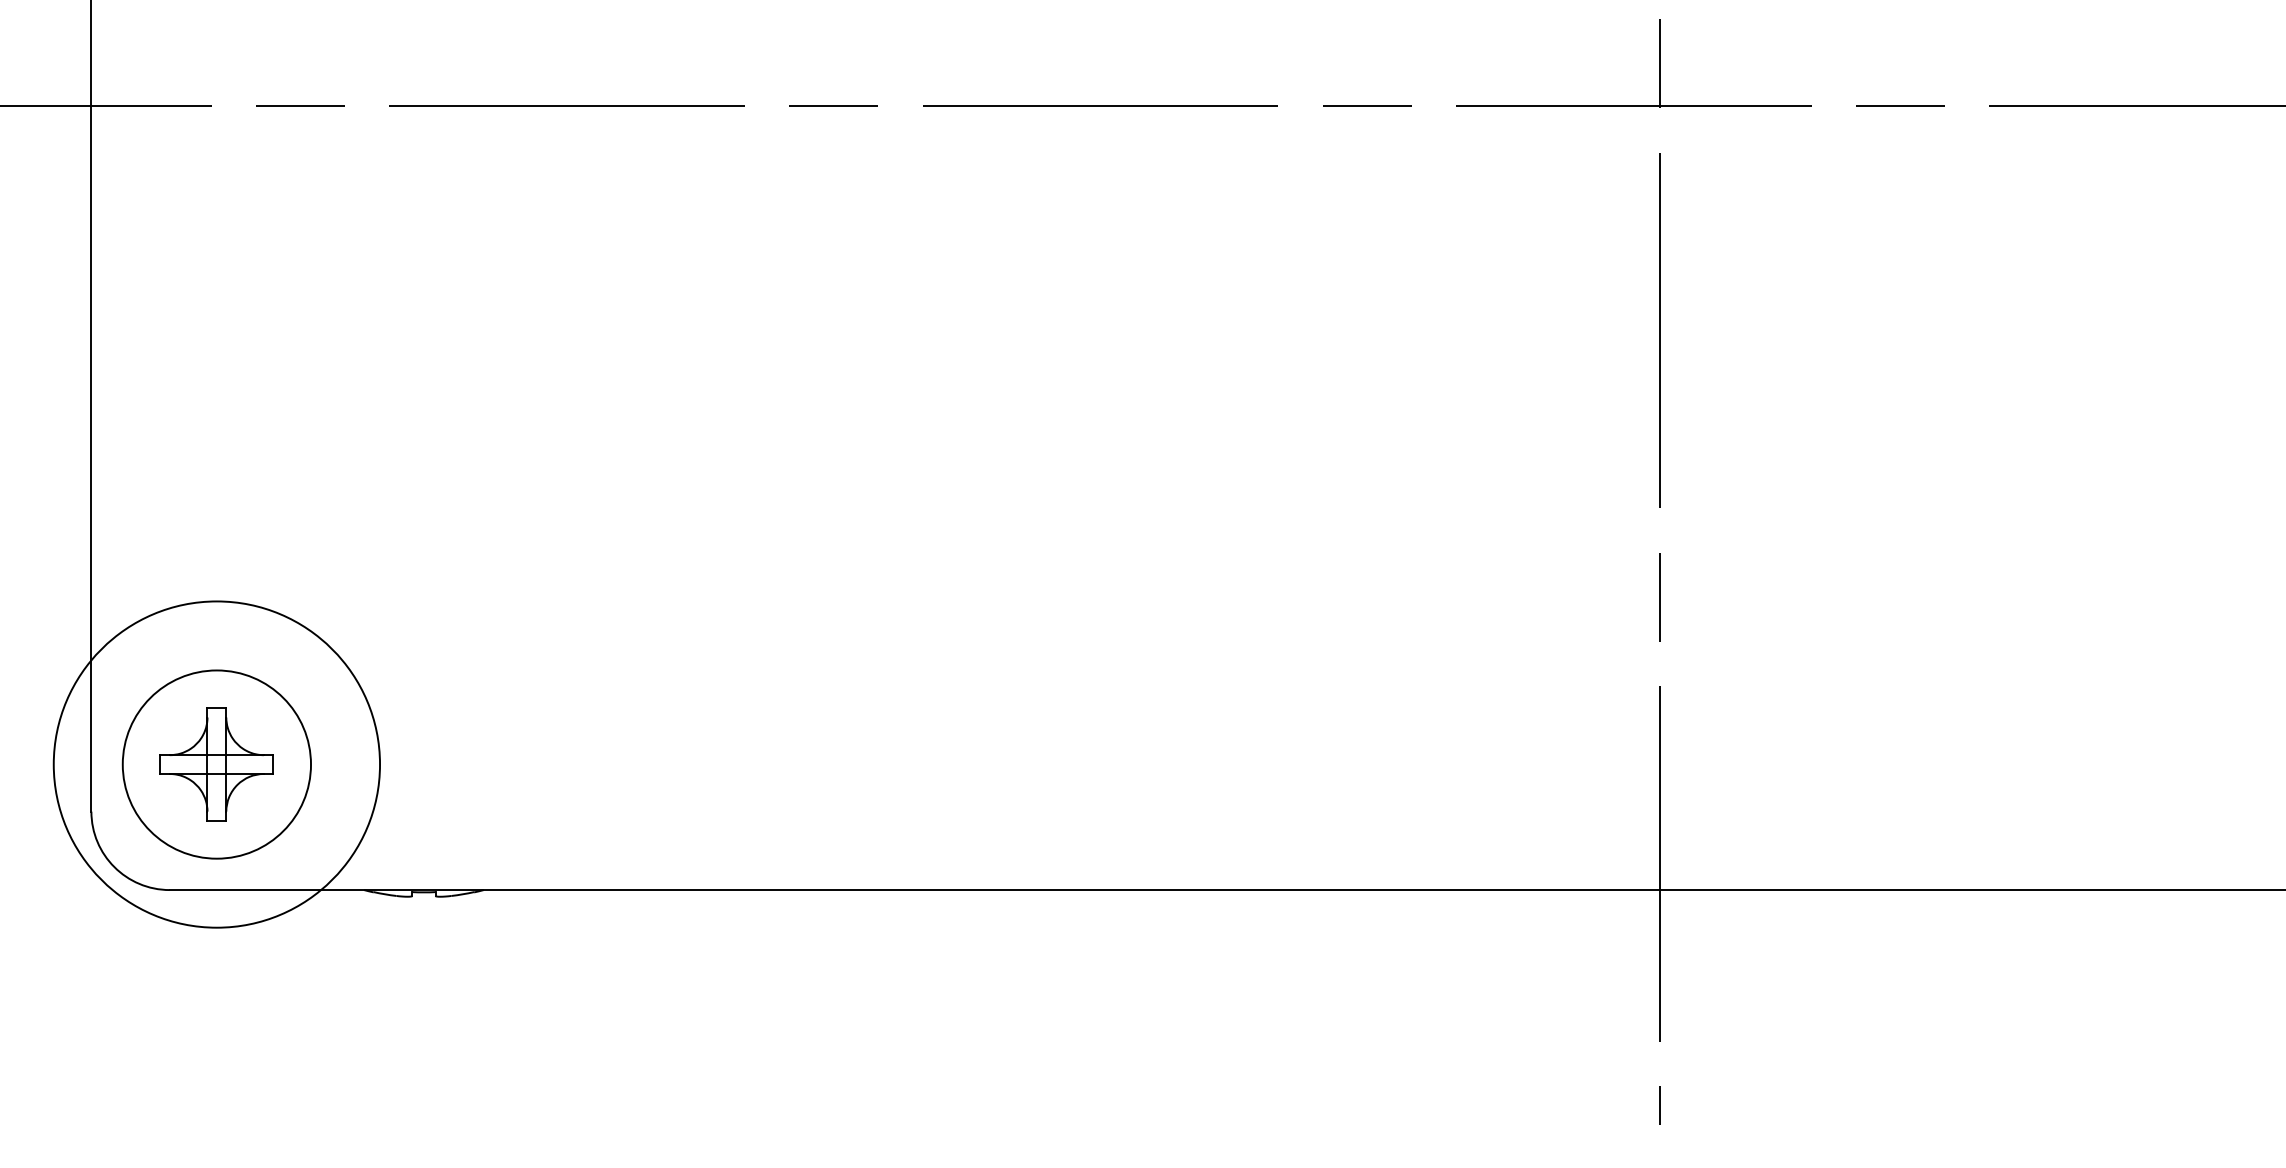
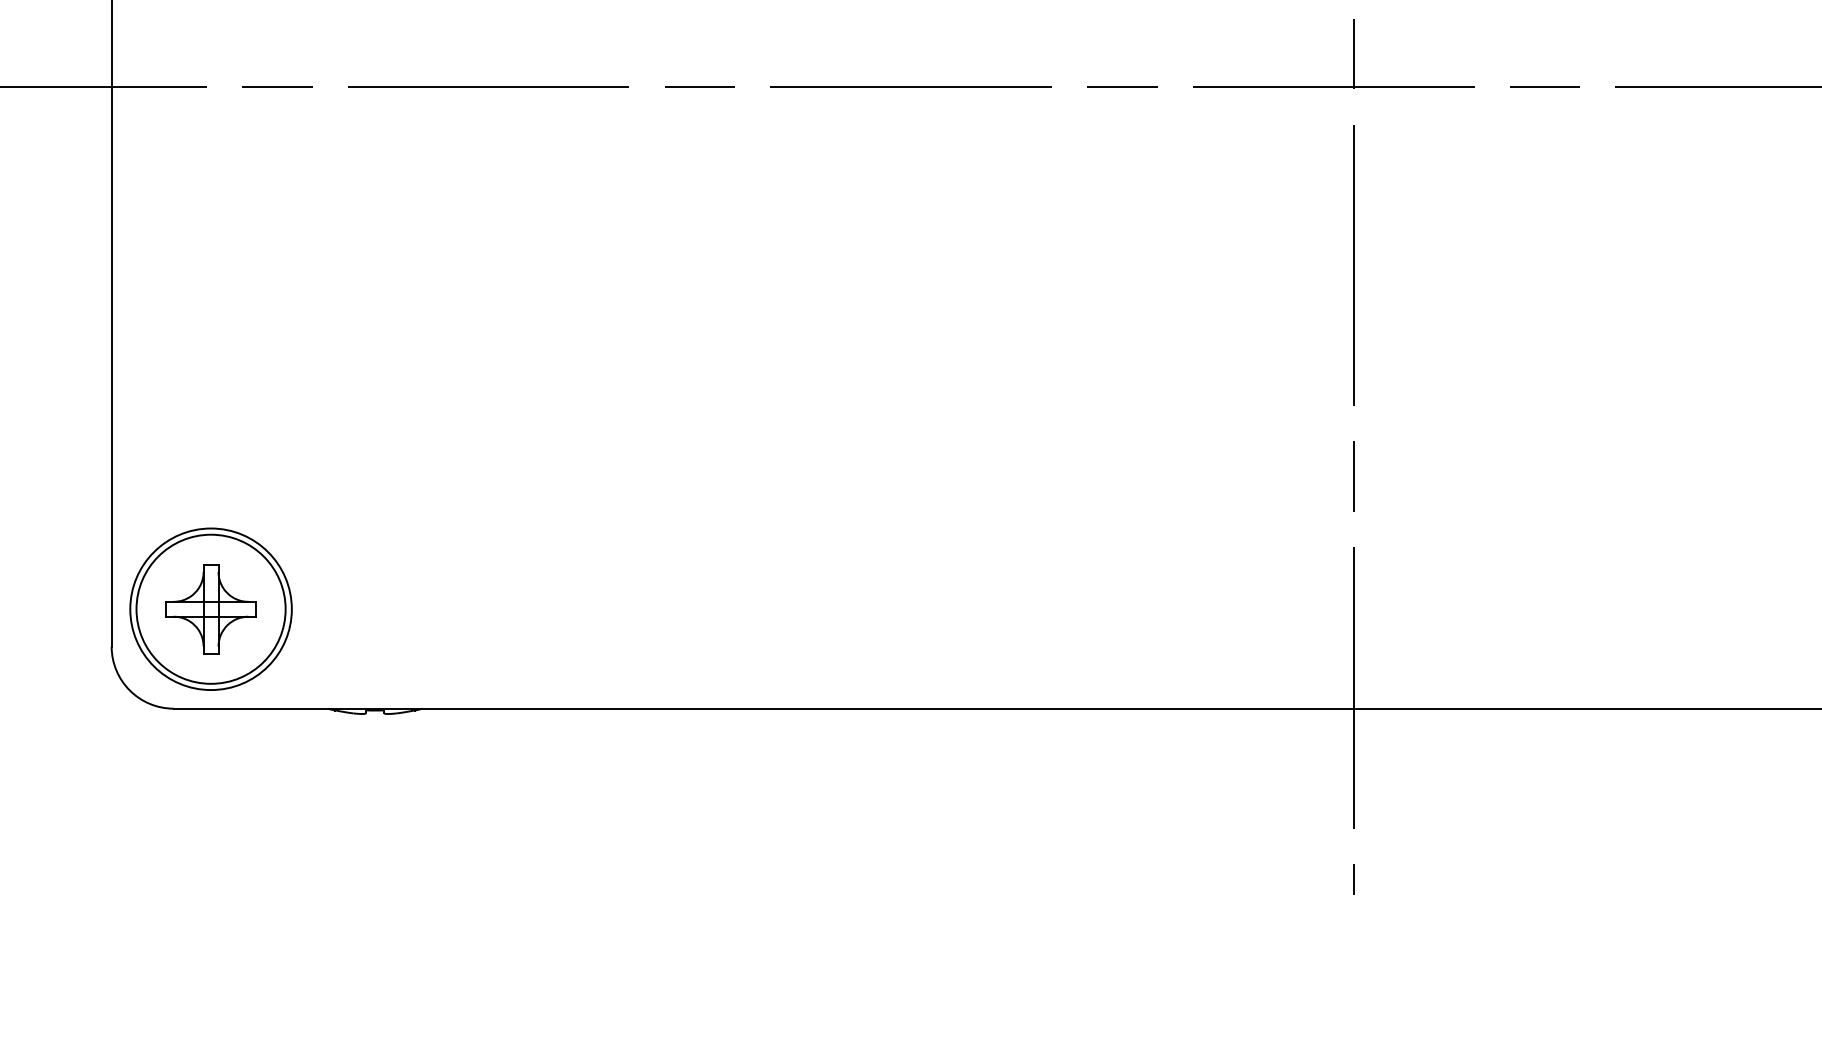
circle: (216, 764) -> (210, 609), size x0.62

